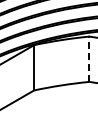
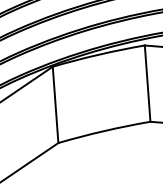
line: (89, 59) -> (147, 84), dashed -> solid

